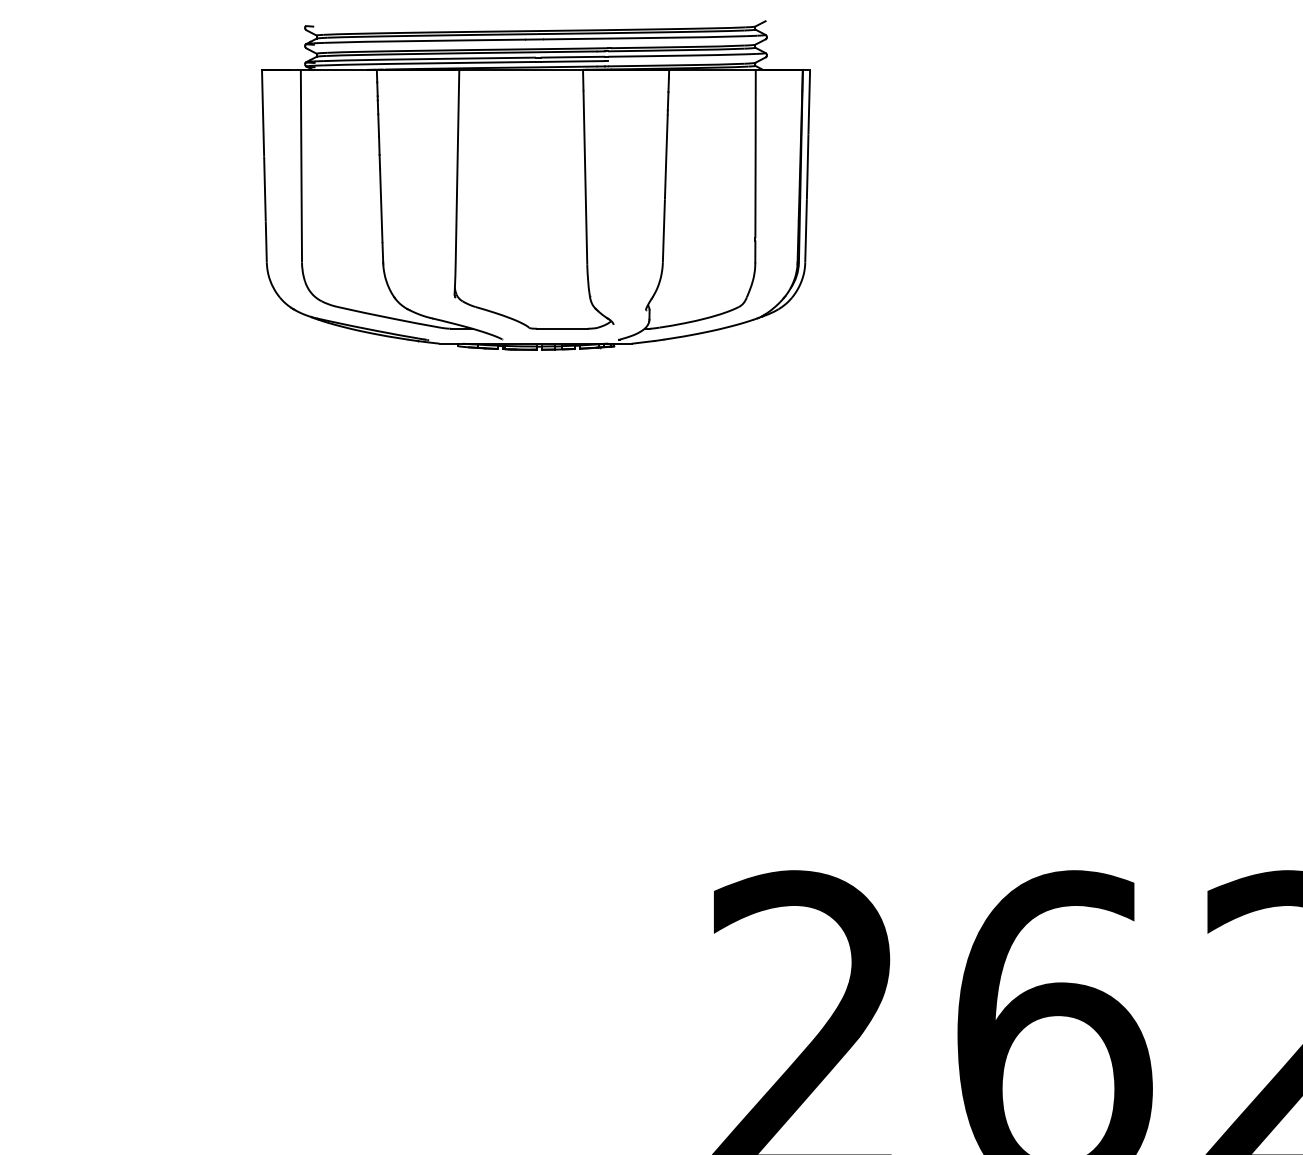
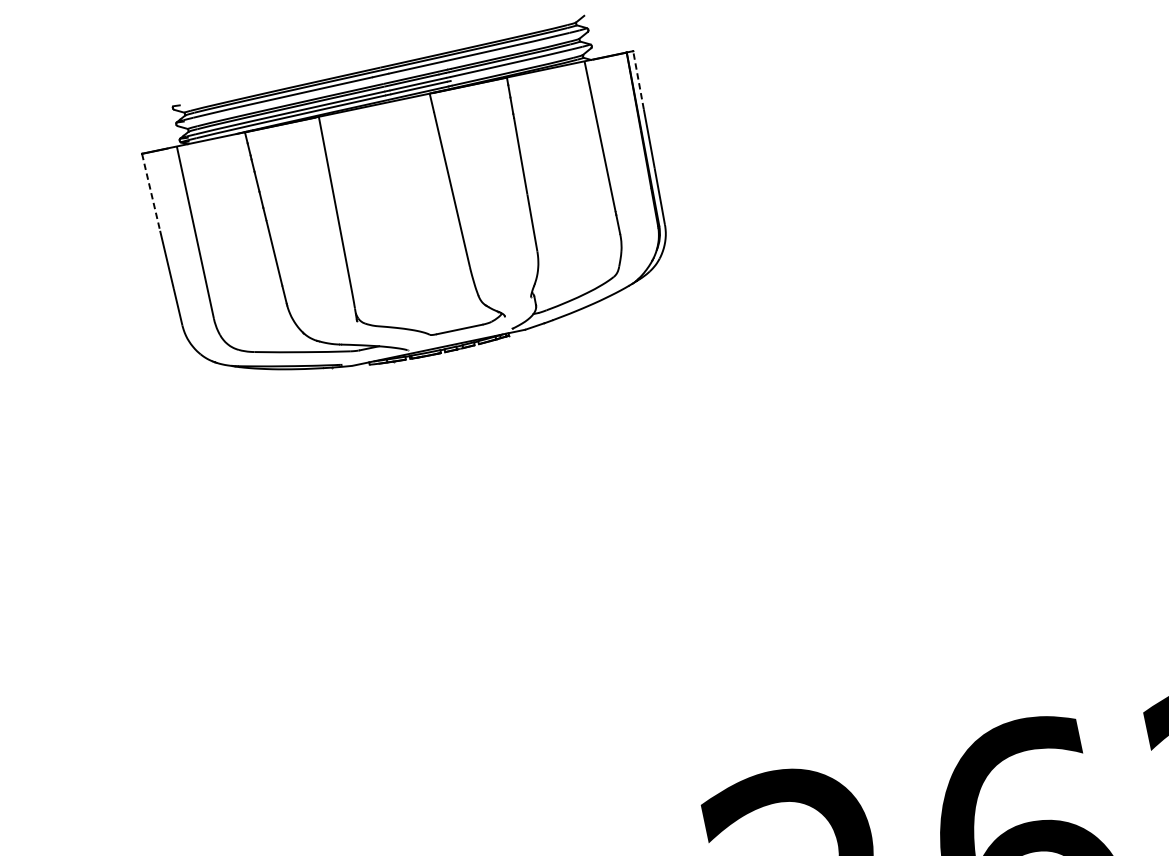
line: (809, 102) -> (638, 80), solid -> dashed
line: (263, 112) -> (151, 191), solid -> dashed

